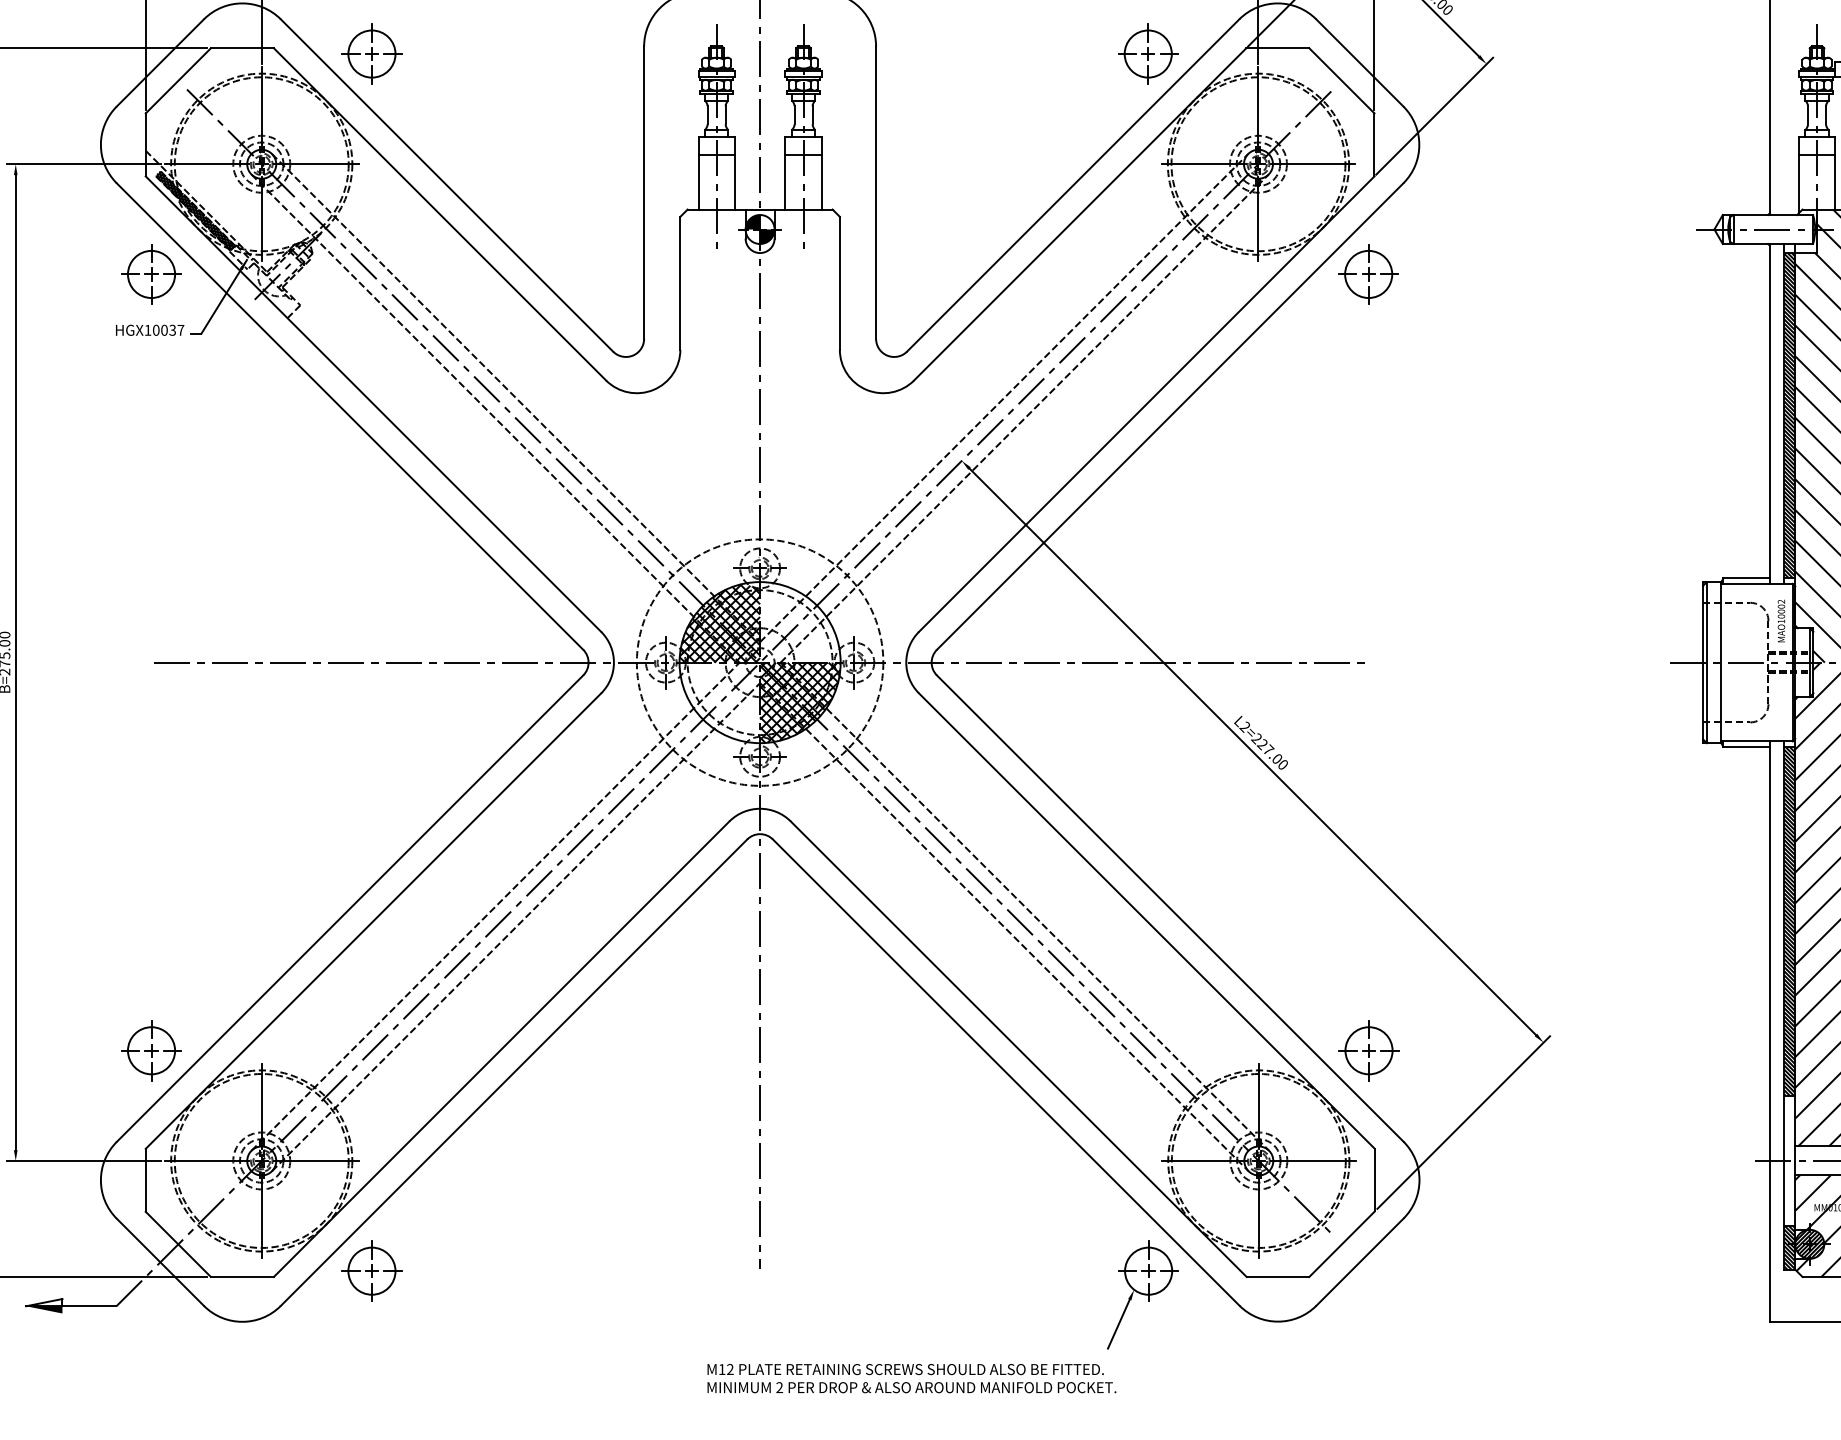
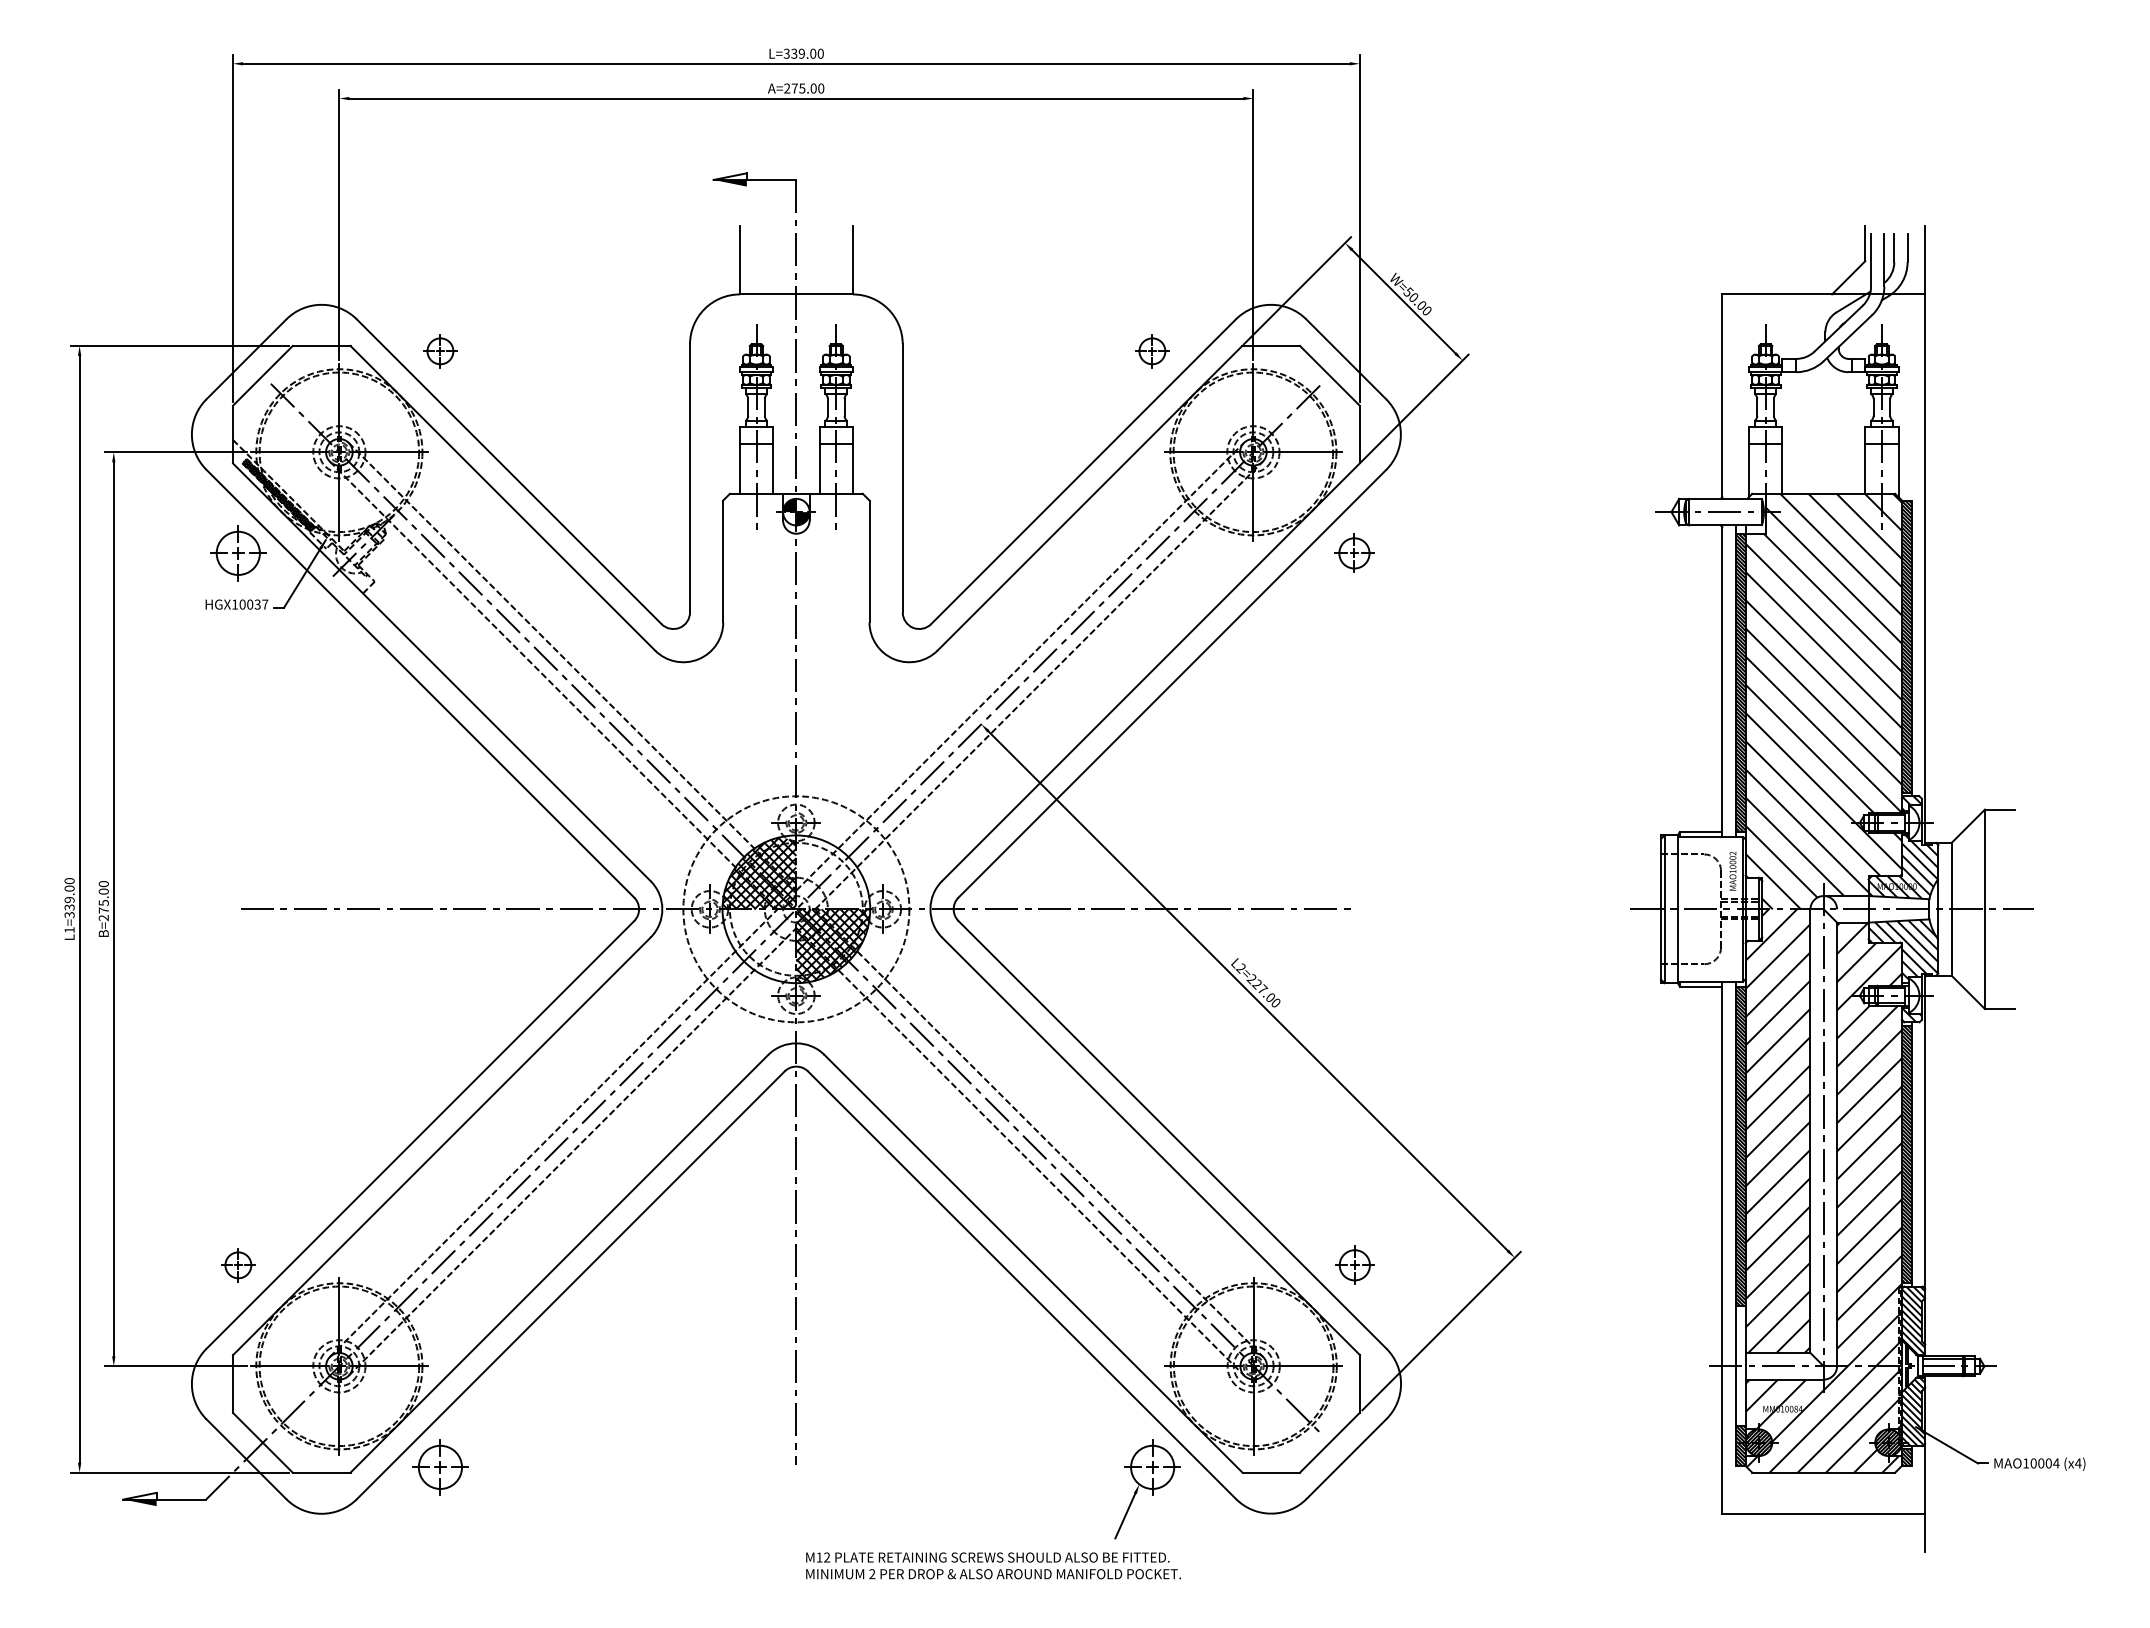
part: (372, 54) -> (440, 351), size x0.6
part: (1148, 54) -> (1152, 351), size x0.6
part: (1368, 274) -> (1354, 553), size x0.7
part: (151, 1051) -> (238, 1265), size x0.6
part: (1368, 1051) -> (1354, 1265), size x0.7
text: (911, 1378) -> (993, 1565), moved

